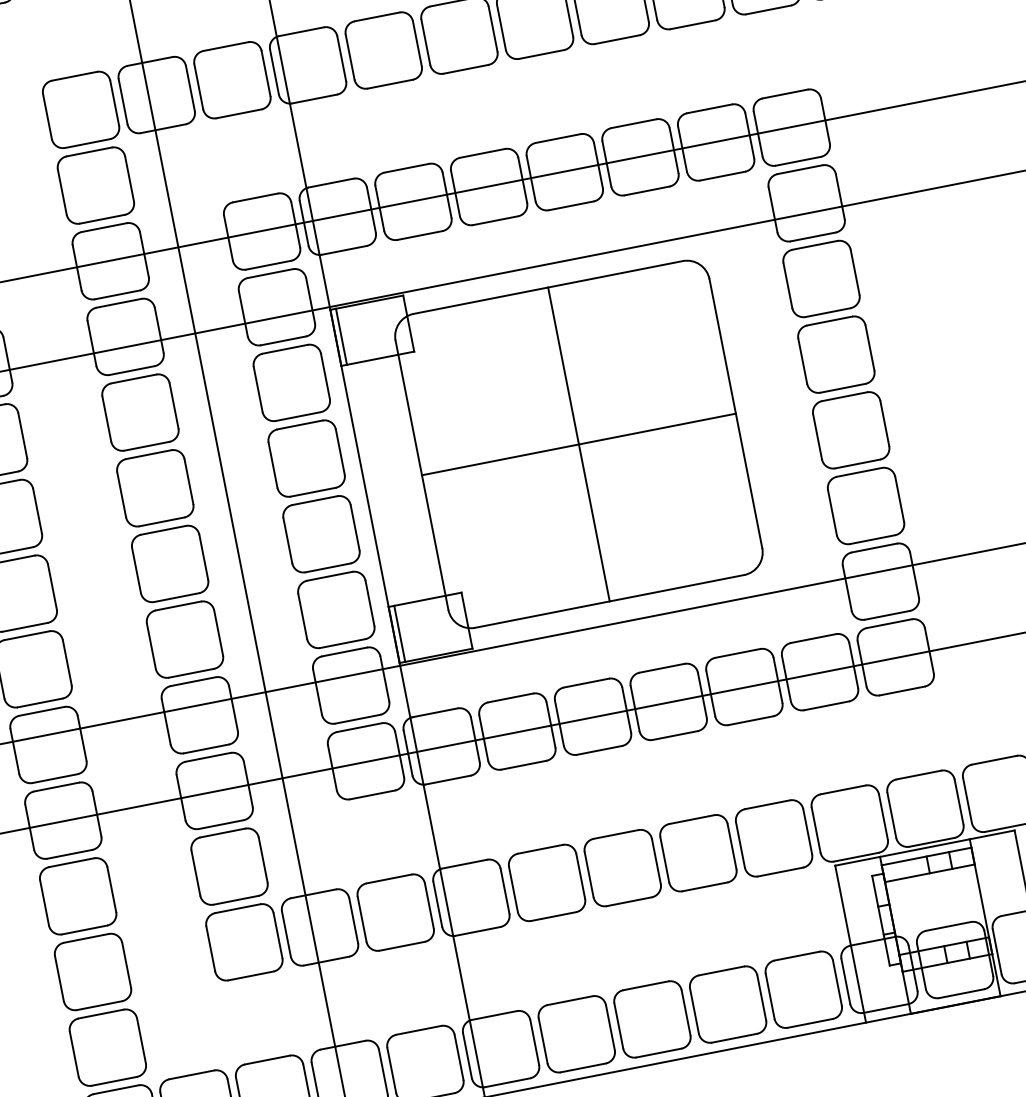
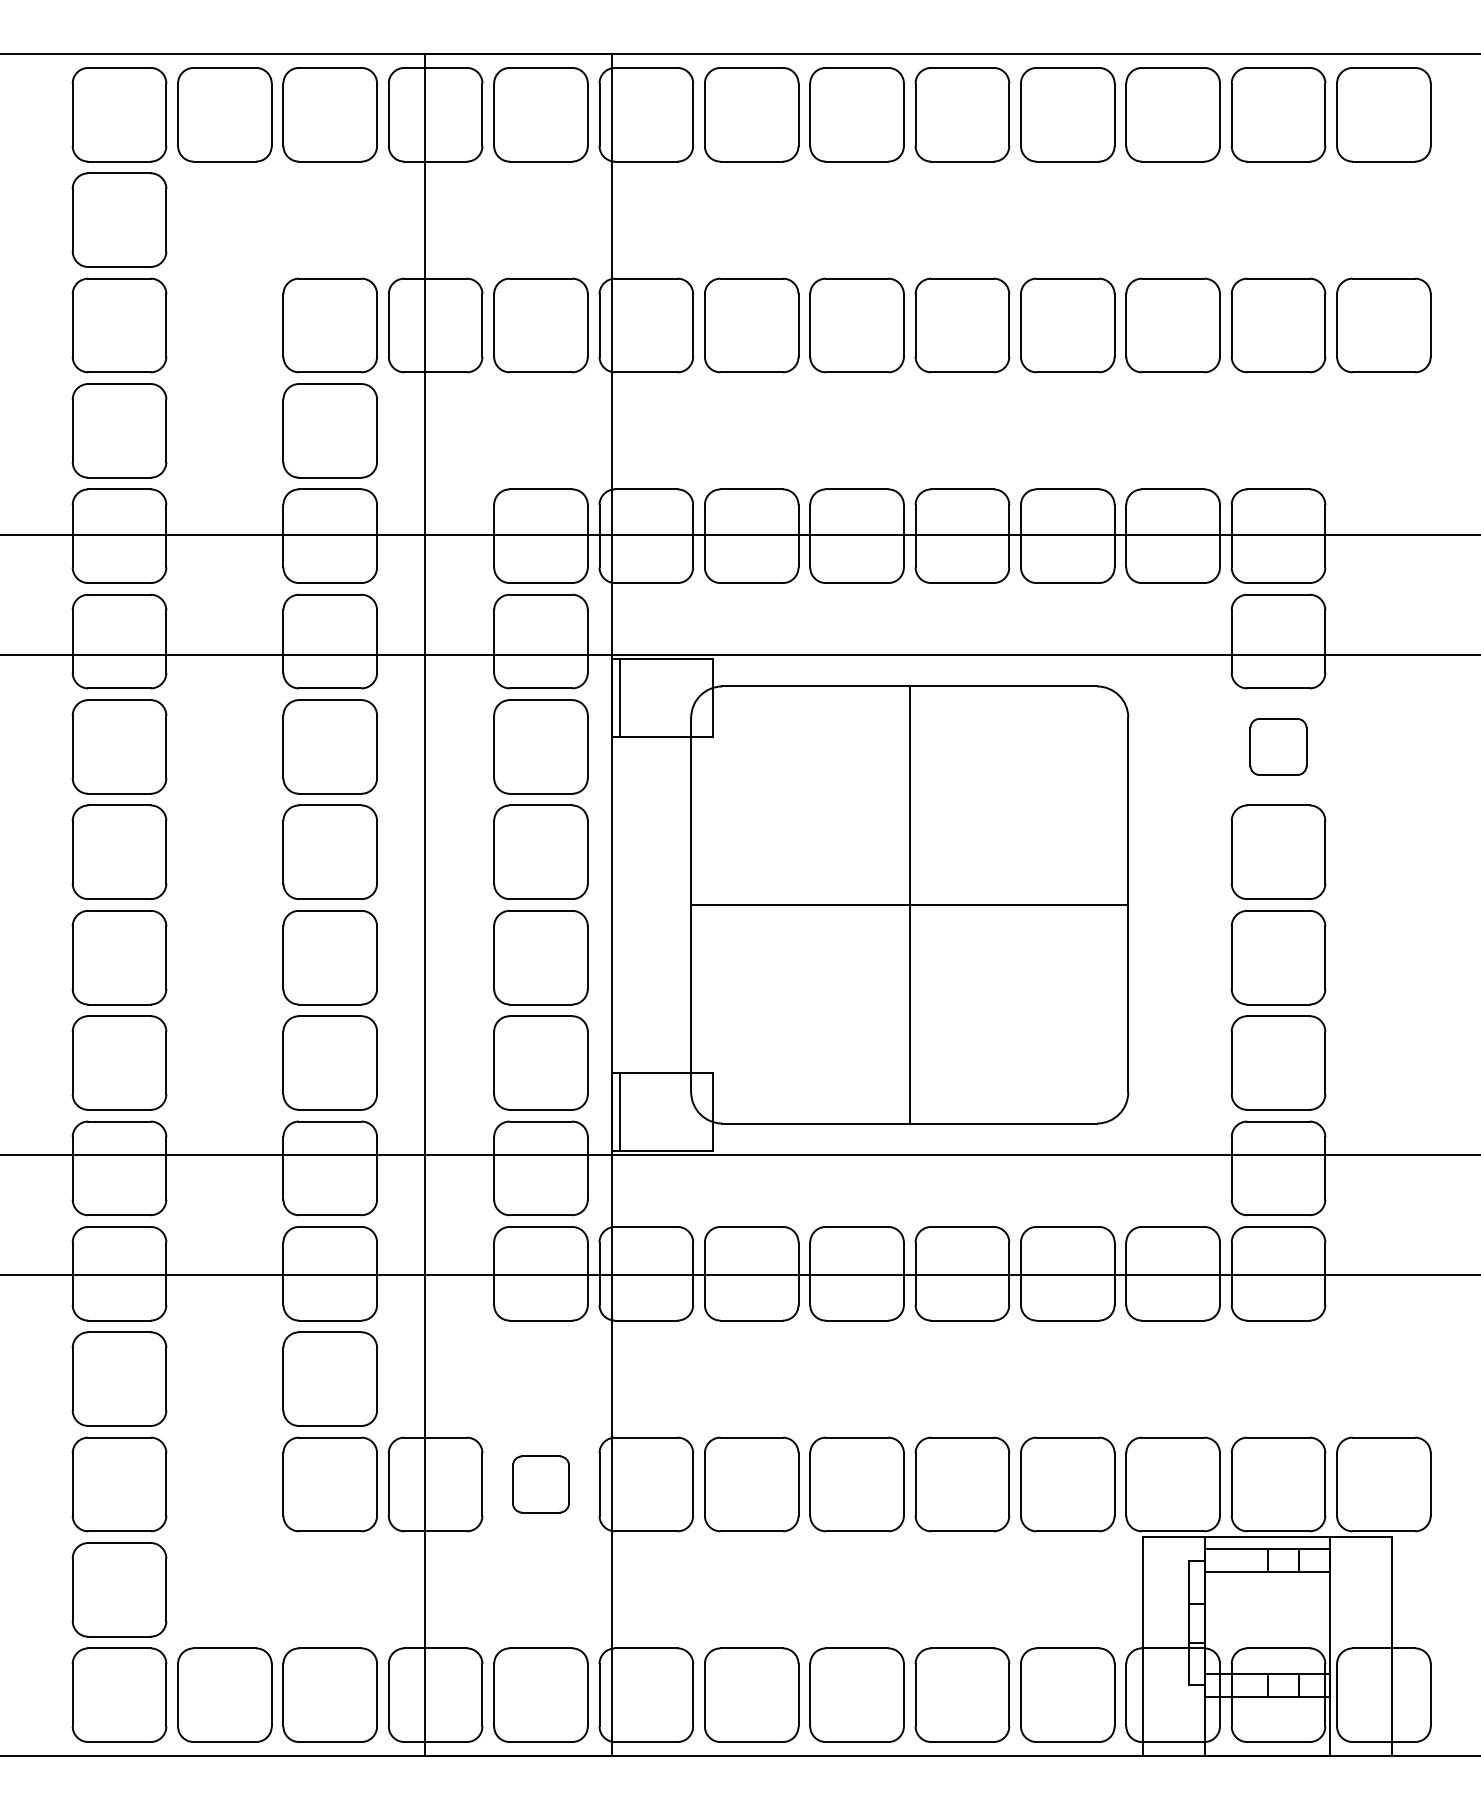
part: (821, 278) -> (1278, 746), size x0.6
part: (395, 912) -> (540, 1484), size x0.6

